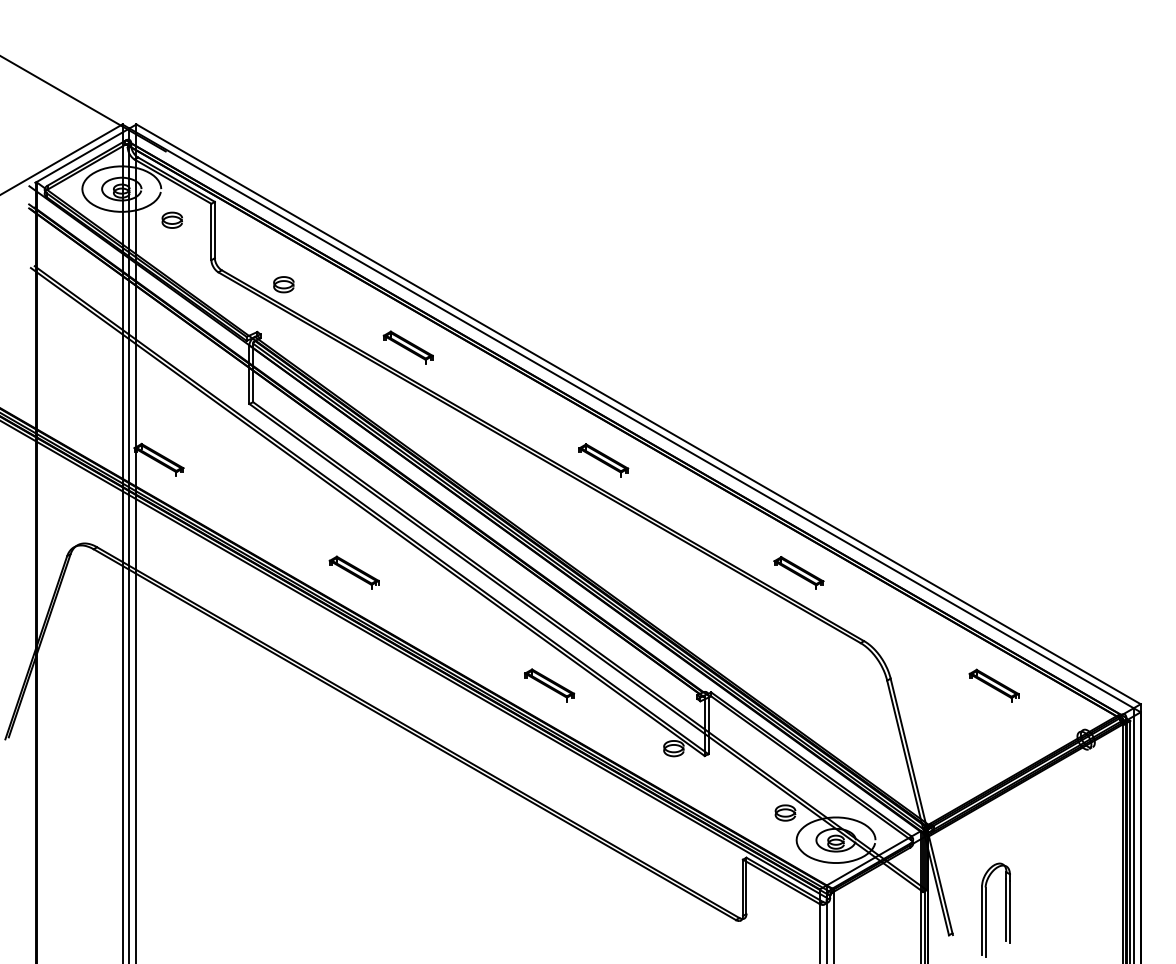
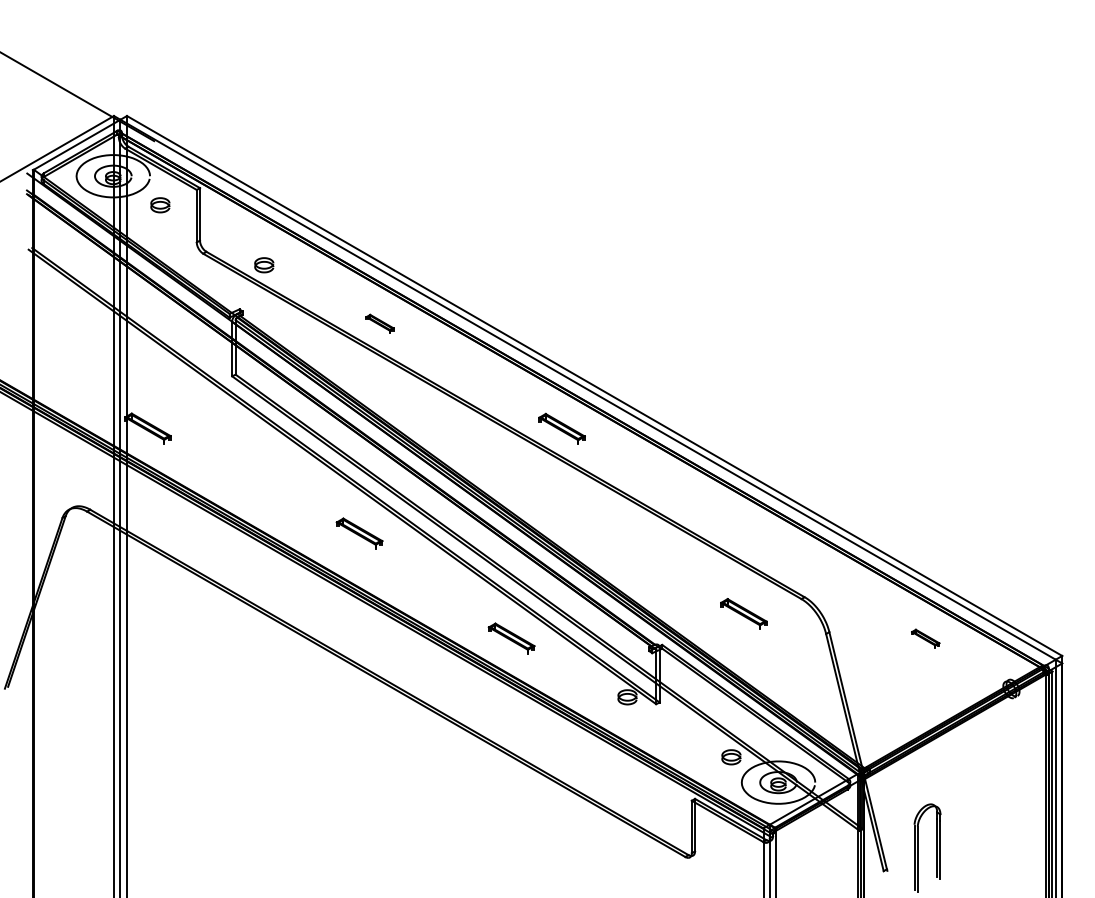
part: (407, 347) -> (379, 323), size x0.6
part: (353, 572) -> (358, 533), moved
part: (798, 572) -> (743, 613), moved
part: (993, 685) -> (925, 638), size x0.6

